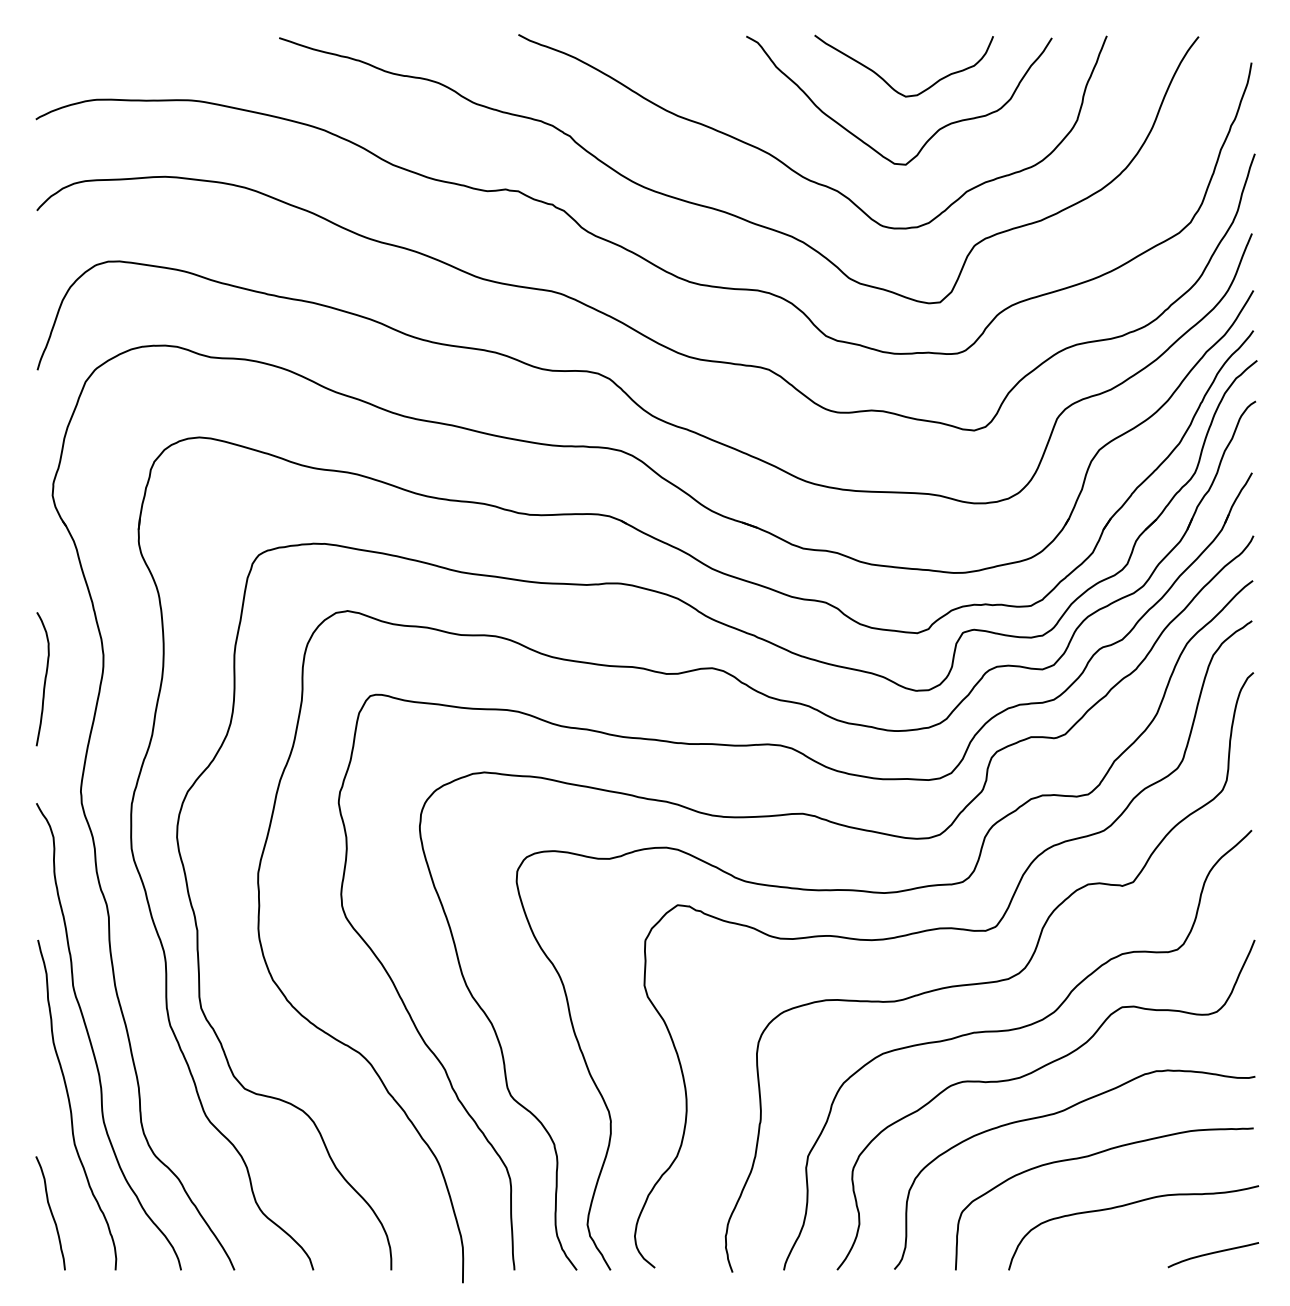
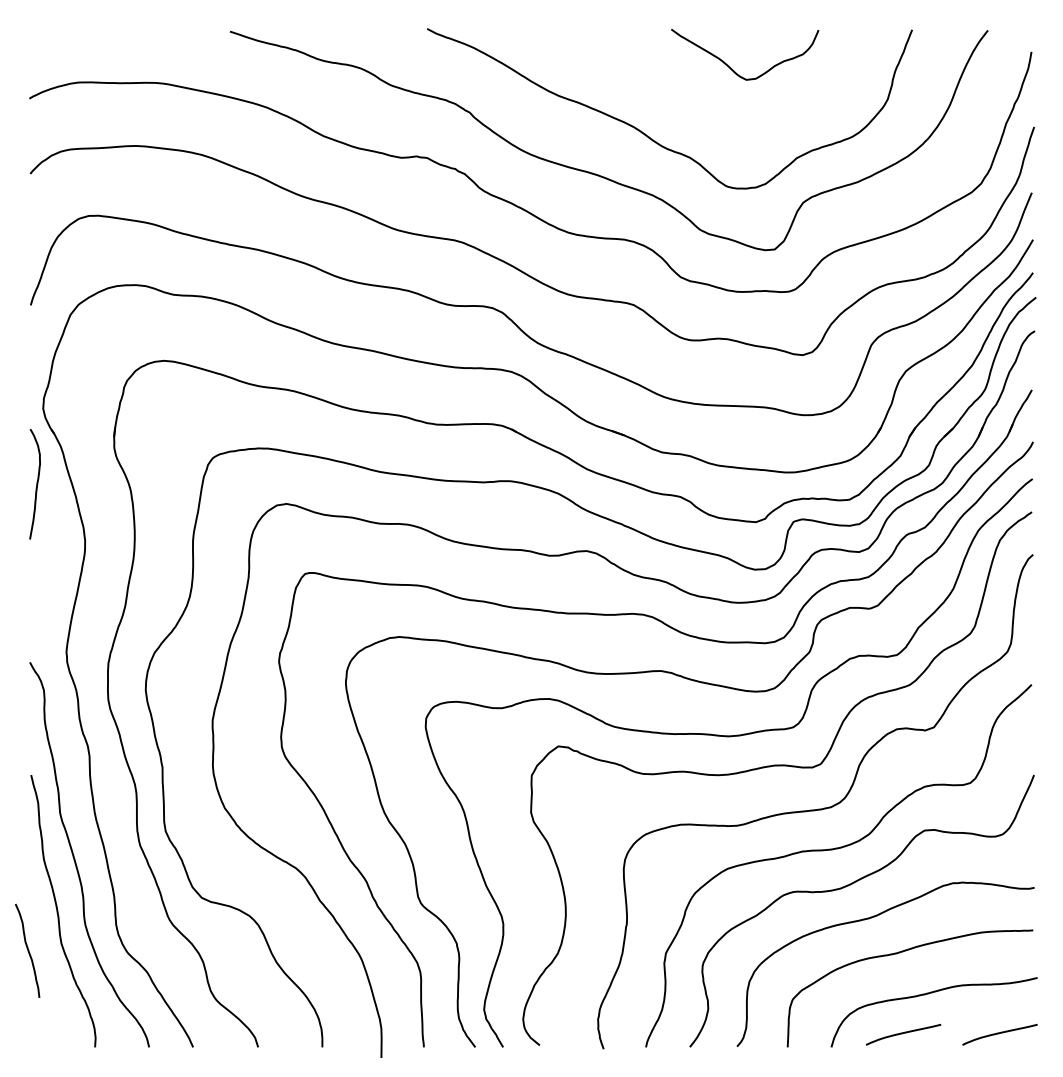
curve: (933, 134) -> (769, 111), removed
curve: (44, 679) -> (36, 484), moved
curve: (50, 1213) -> (27, 951), moved
curve: (1096, 1253) -> (903, 1033), added

